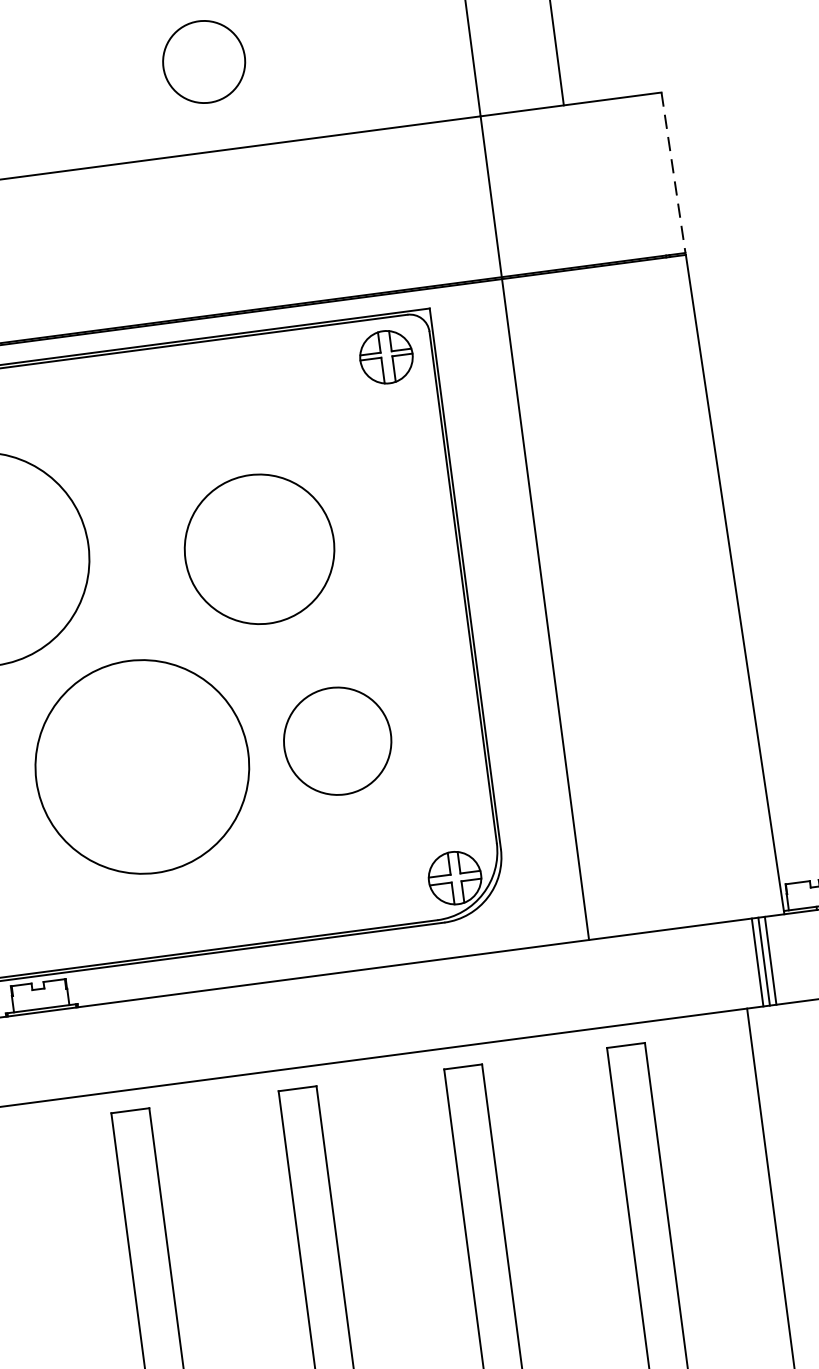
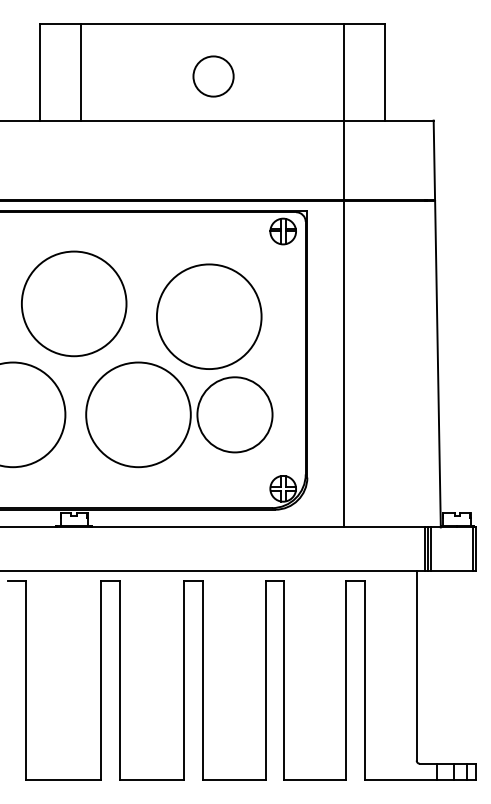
line: (673, 173) -> (434, 160), dashed -> solid
circle: (259, 548) -> (209, 316), size x1.43
circle: (336, 740) -> (234, 414), size x1.43

